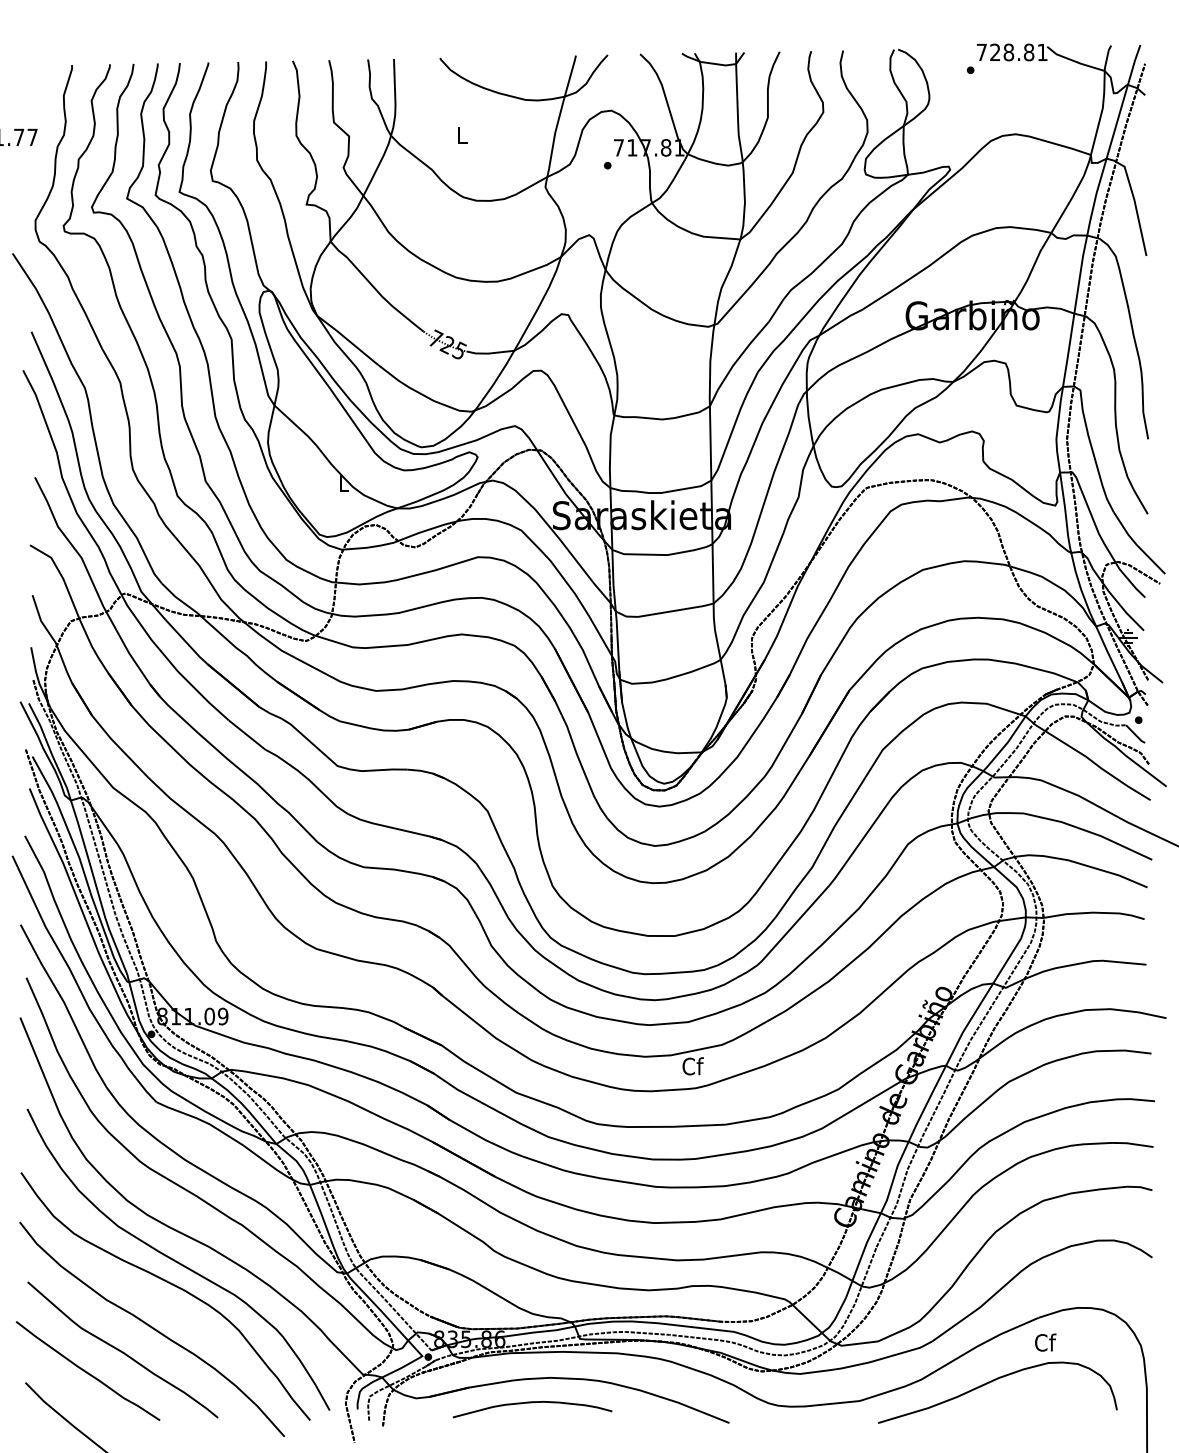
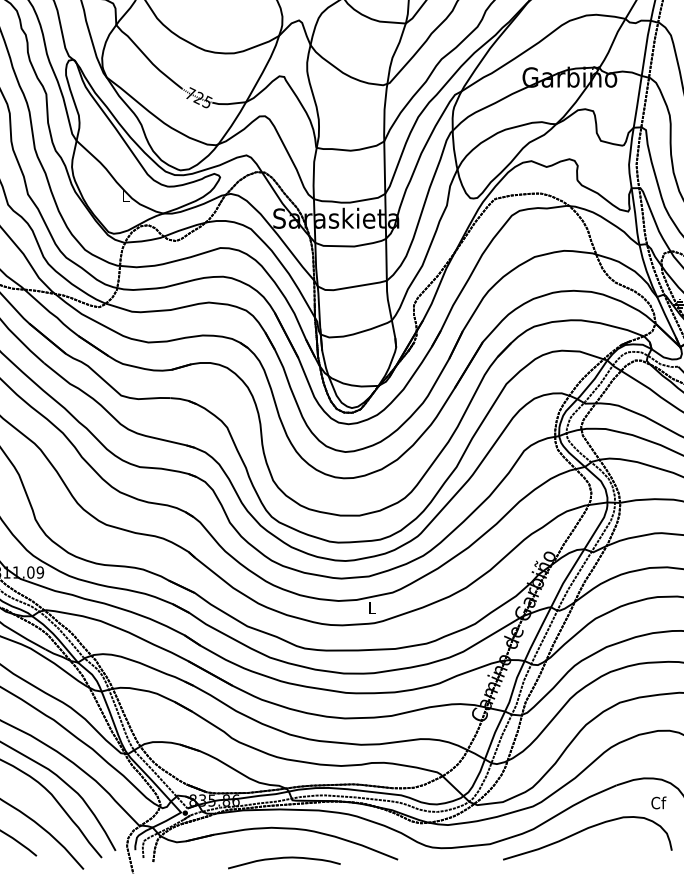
text: (692, 1066) -> (371, 607), Cf -> L
text: (1045, 1342) -> (658, 802), moved
curve: (532, 1403) -> (284, 858), moved

